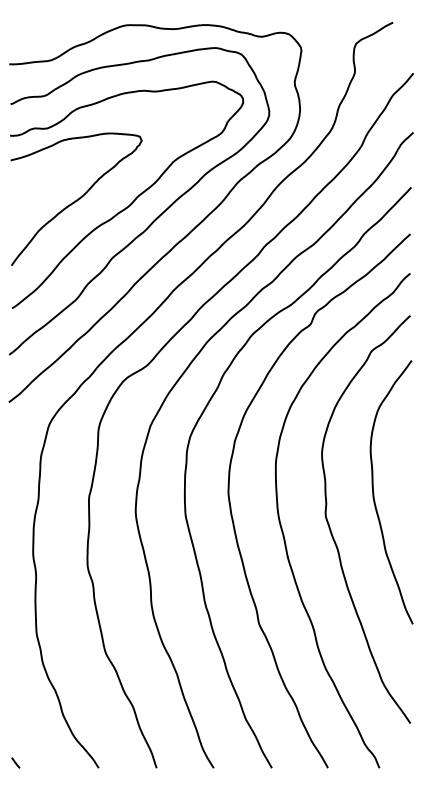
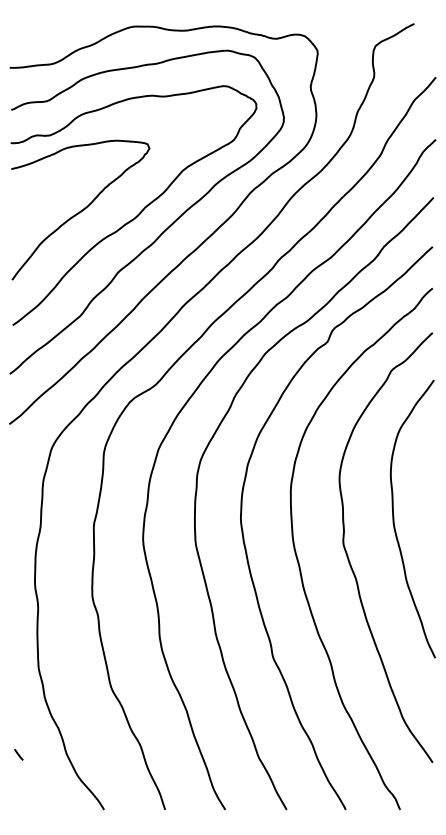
line: (15, 762) -> (18, 754), moved

